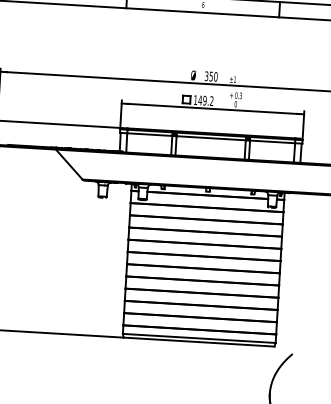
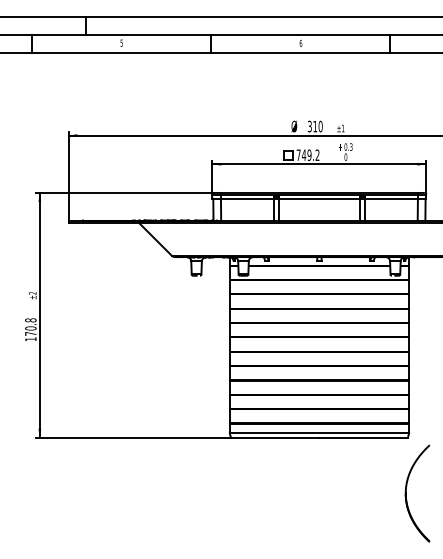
text: (211, 76) -> (315, 126), 350 -> 310
text: (195, 99) -> (298, 154), 149.2 -> 749.2

